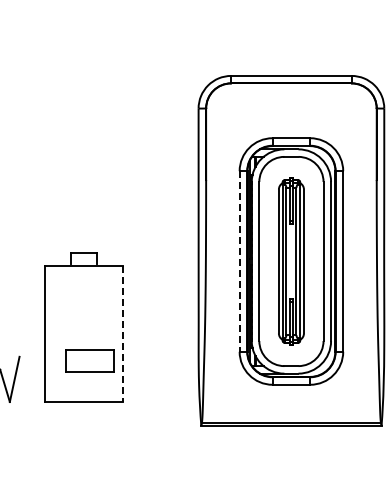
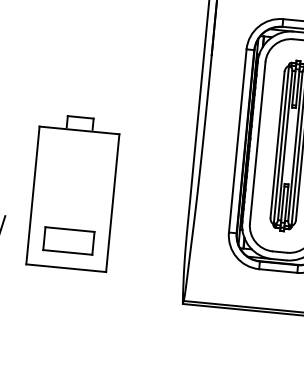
line: (239, 262) -> (237, 141), dashed -> solid
line: (123, 334) -> (112, 203), dashed -> solid
part: (89, 360) -> (68, 240), moved

